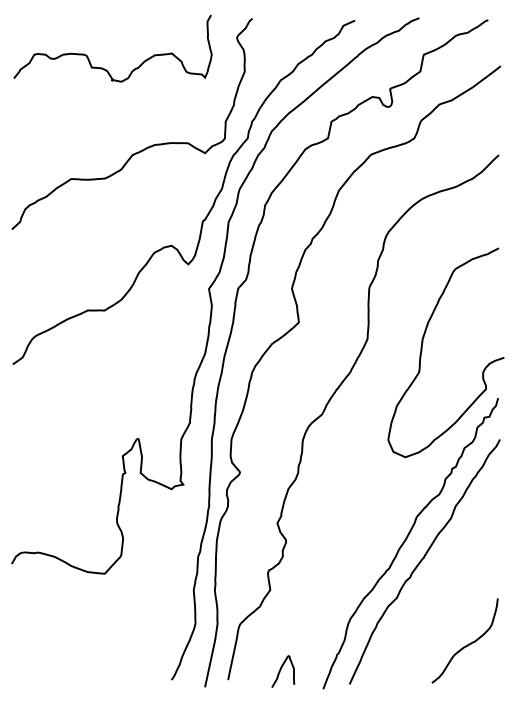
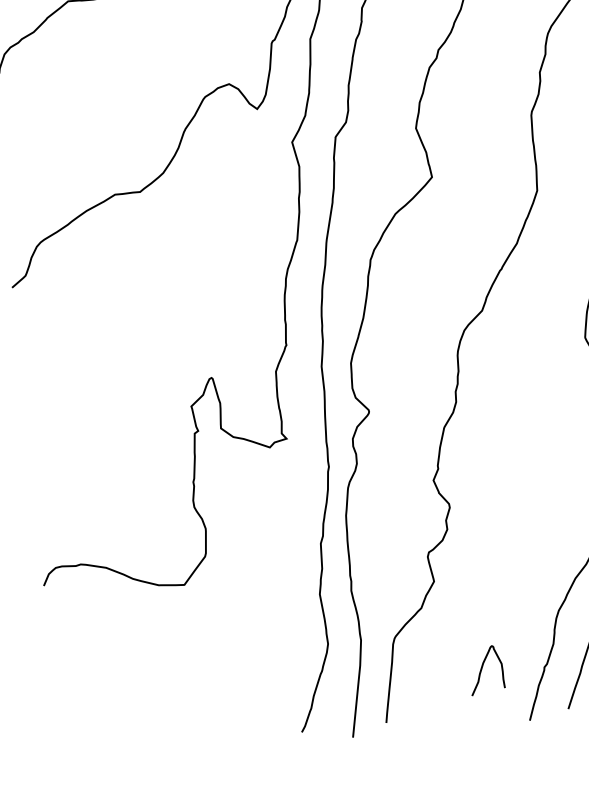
curve: (281, 670) -> (483, 668), moved

